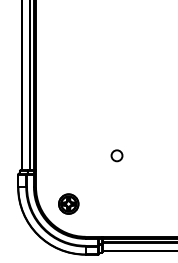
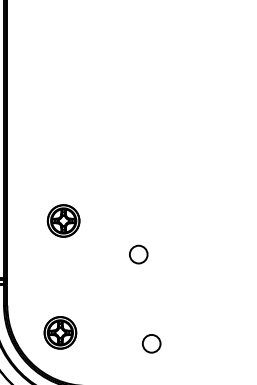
part: (70, 134) -> (63, 220), added
circle: (124, 210) -> (150, 343), added

